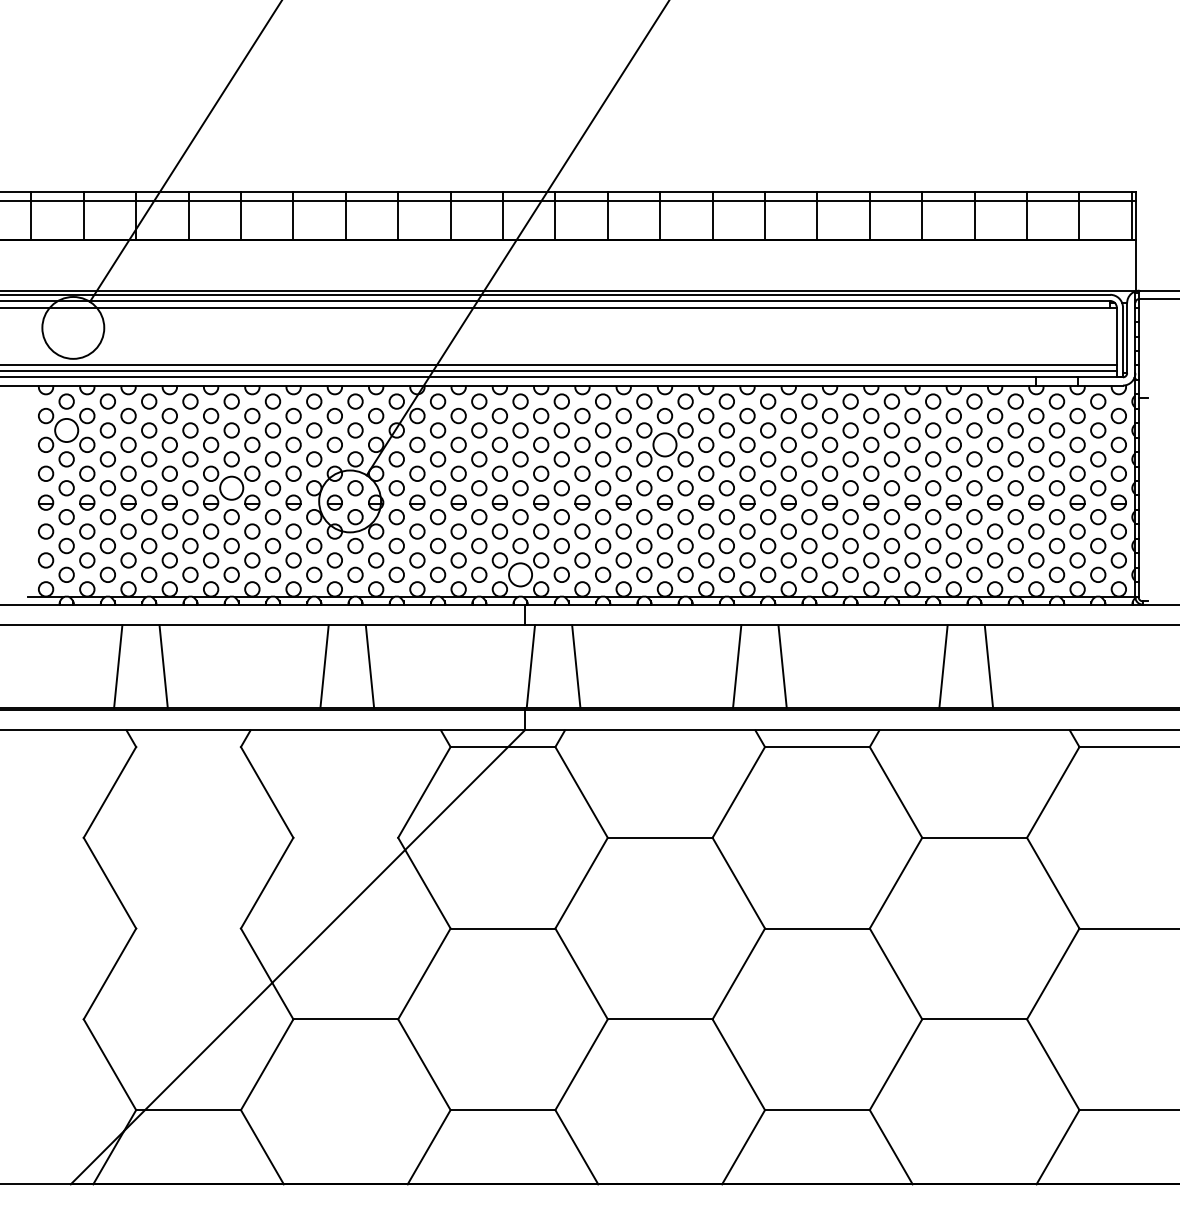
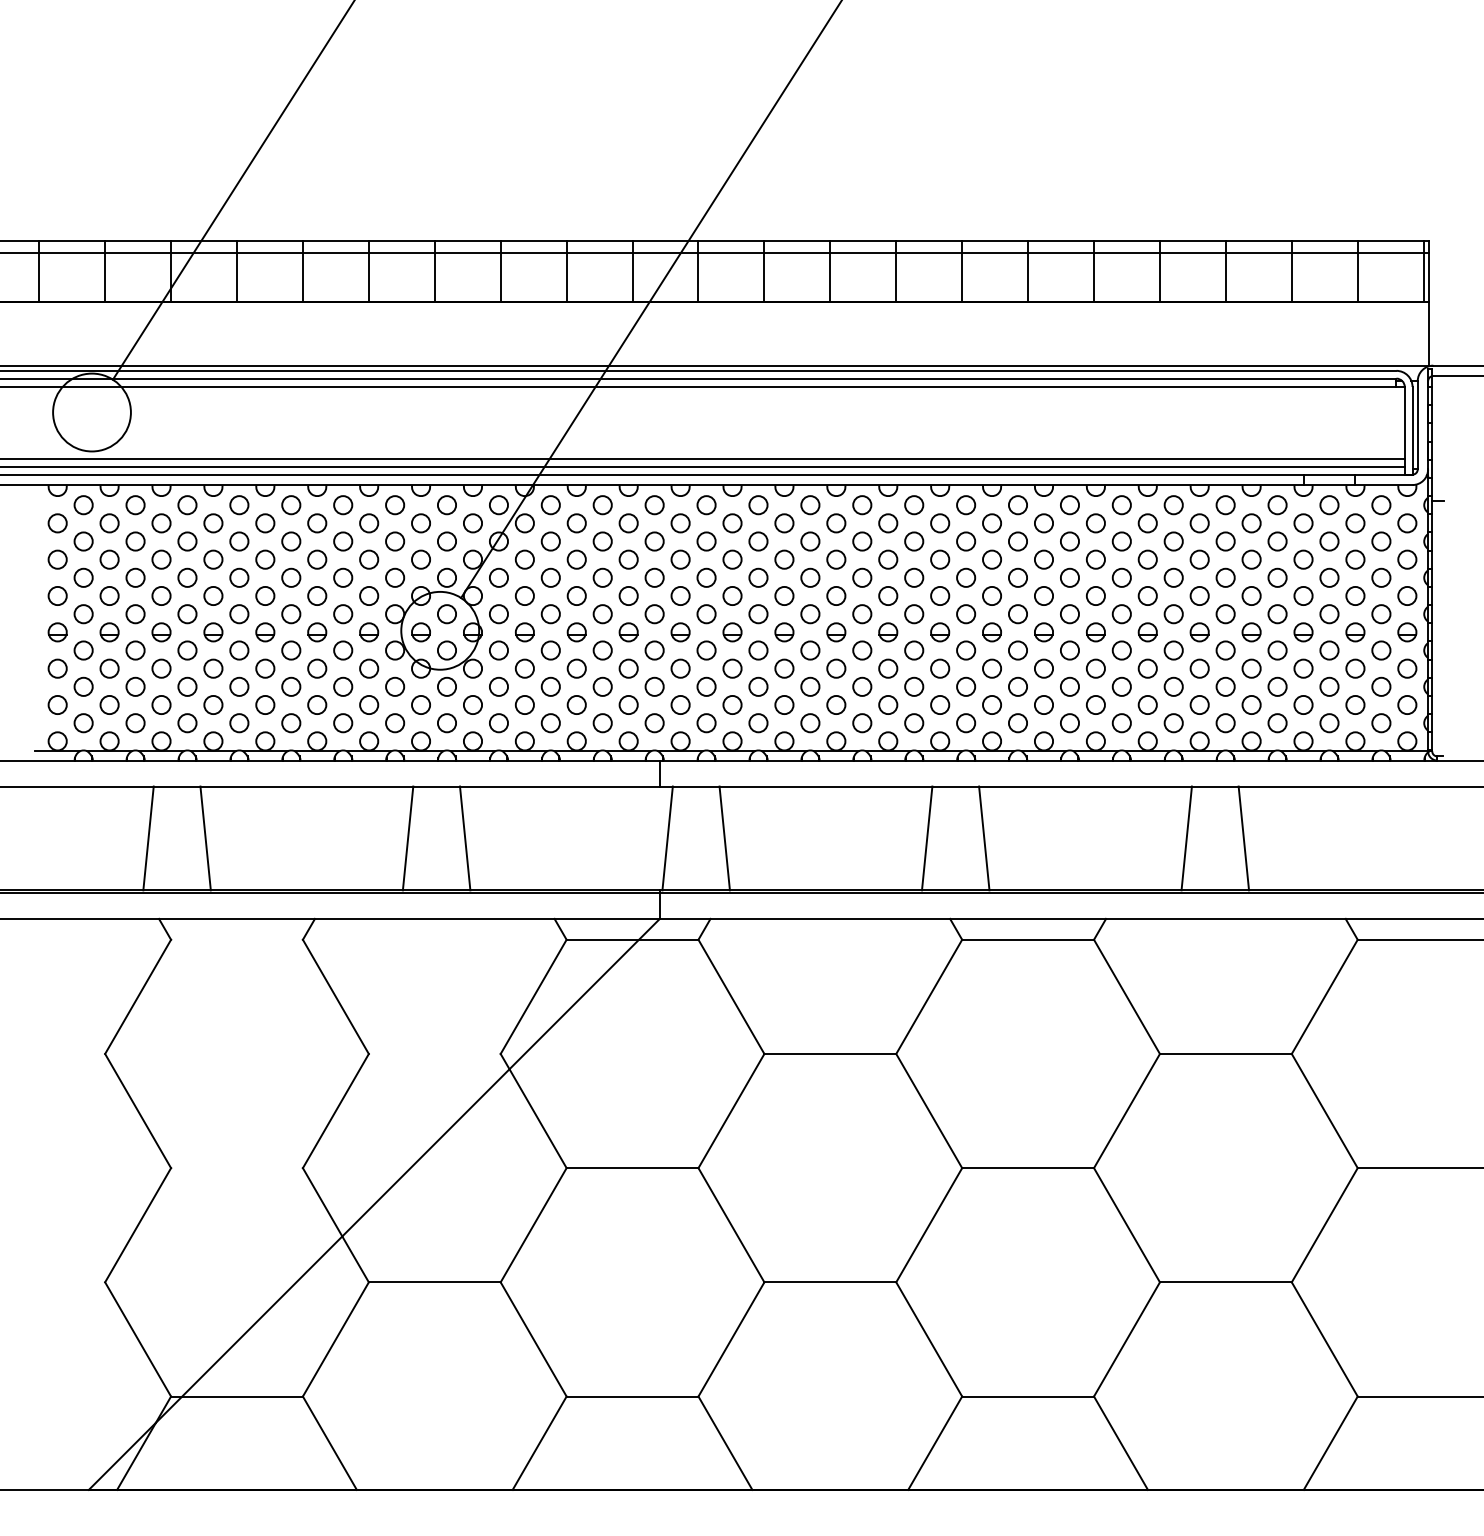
circle: (66, 430) -> (83, 541), size x0.62
circle: (665, 444) -> (836, 559), size x0.62
circle: (231, 488) -> (291, 614), size x0.62
circle: (520, 575) -> (654, 723), size x0.62

